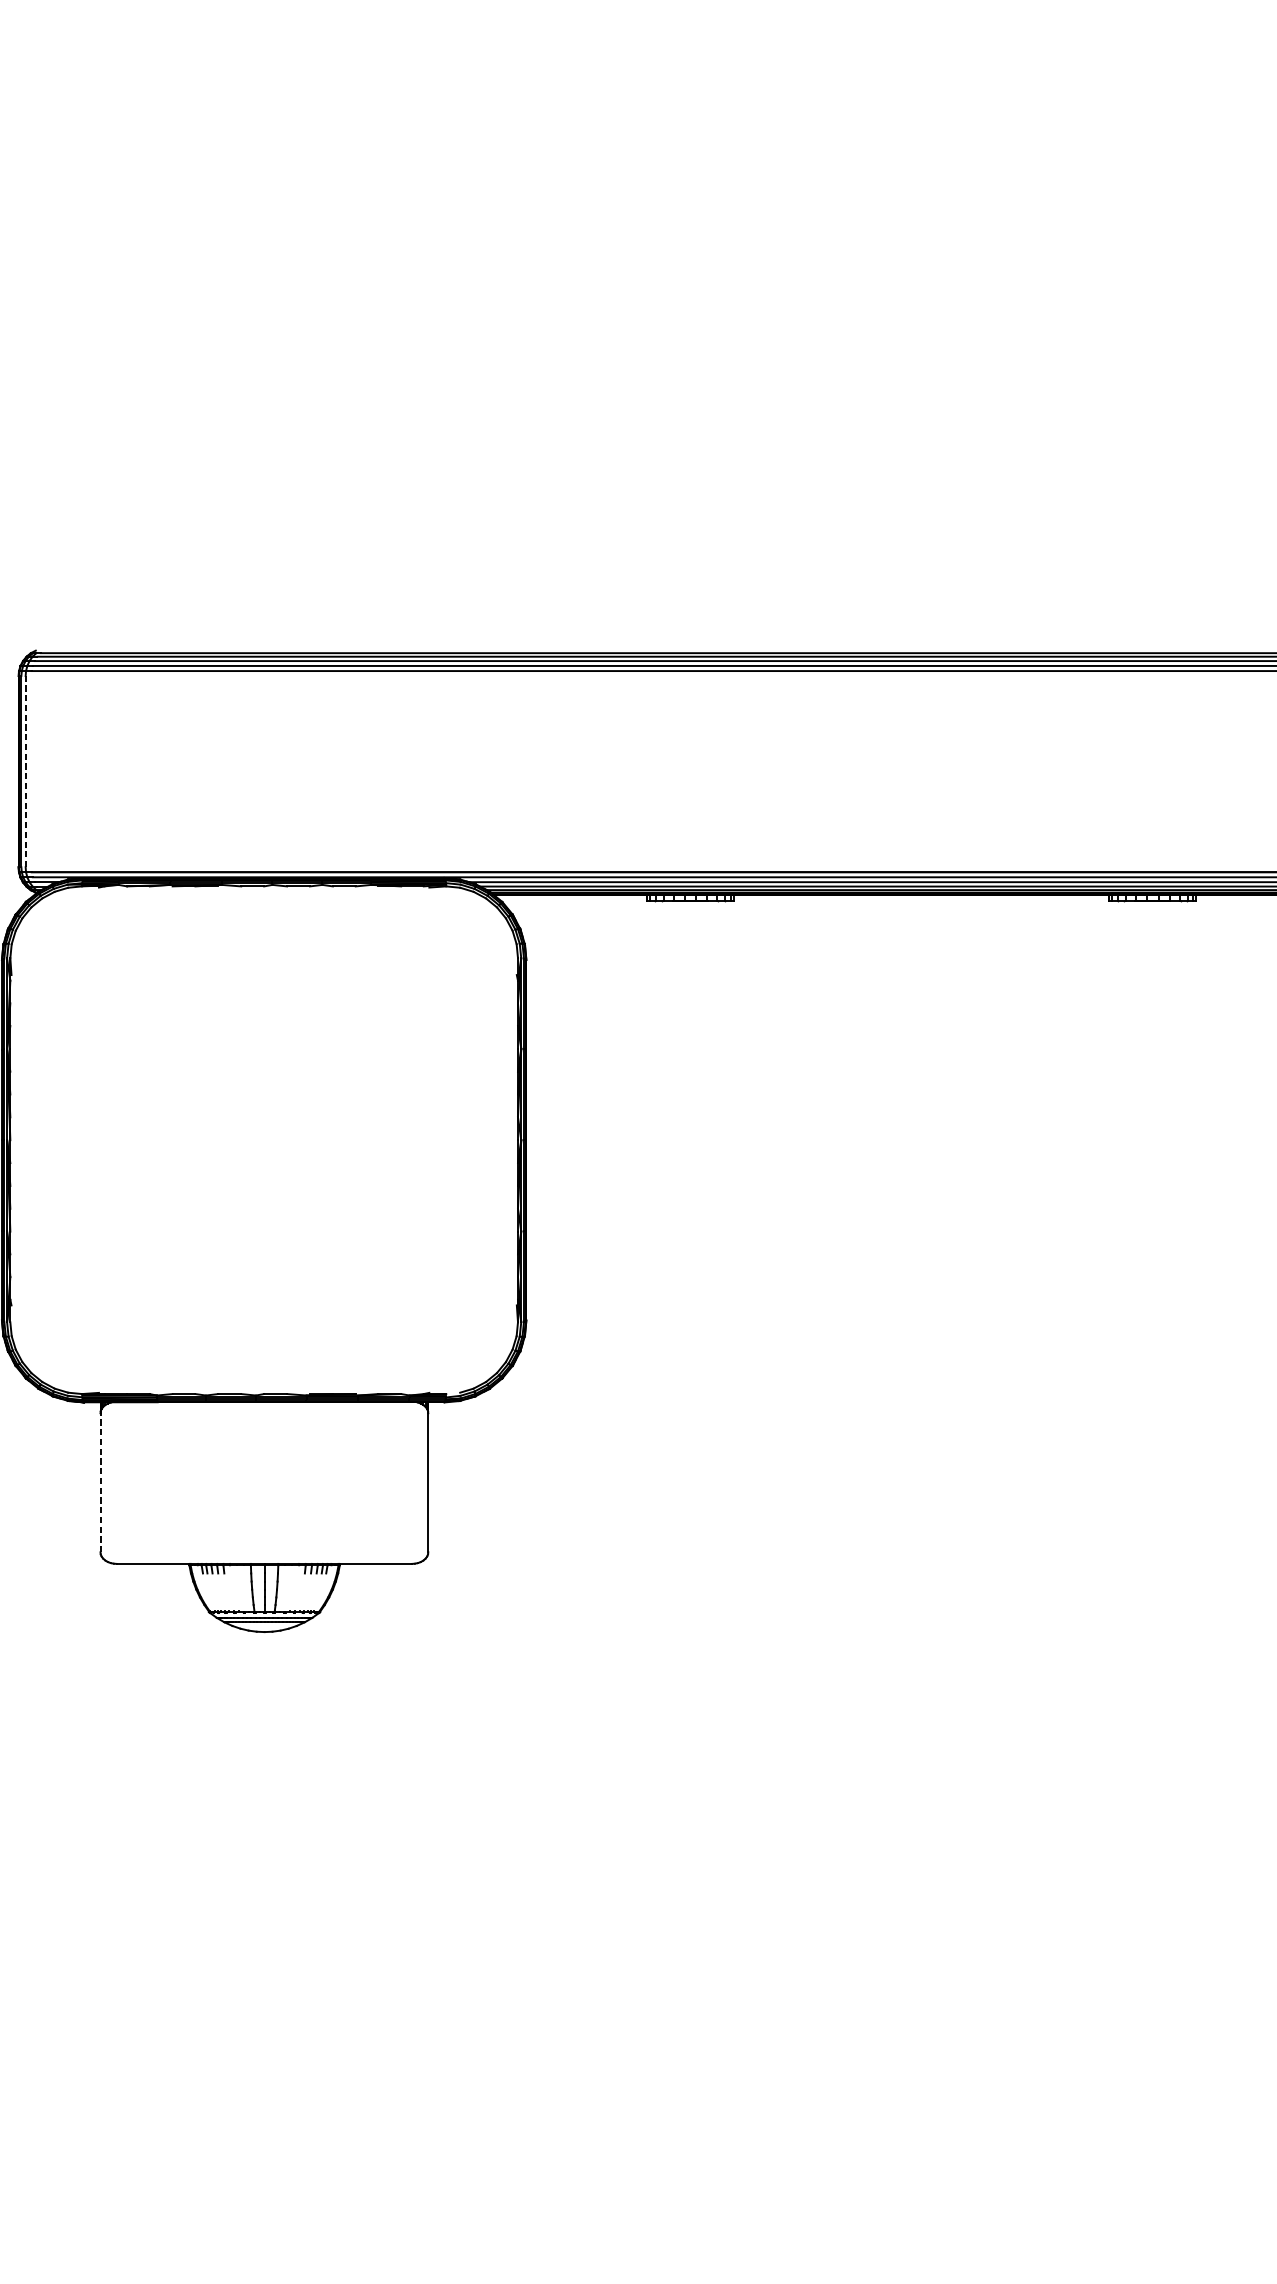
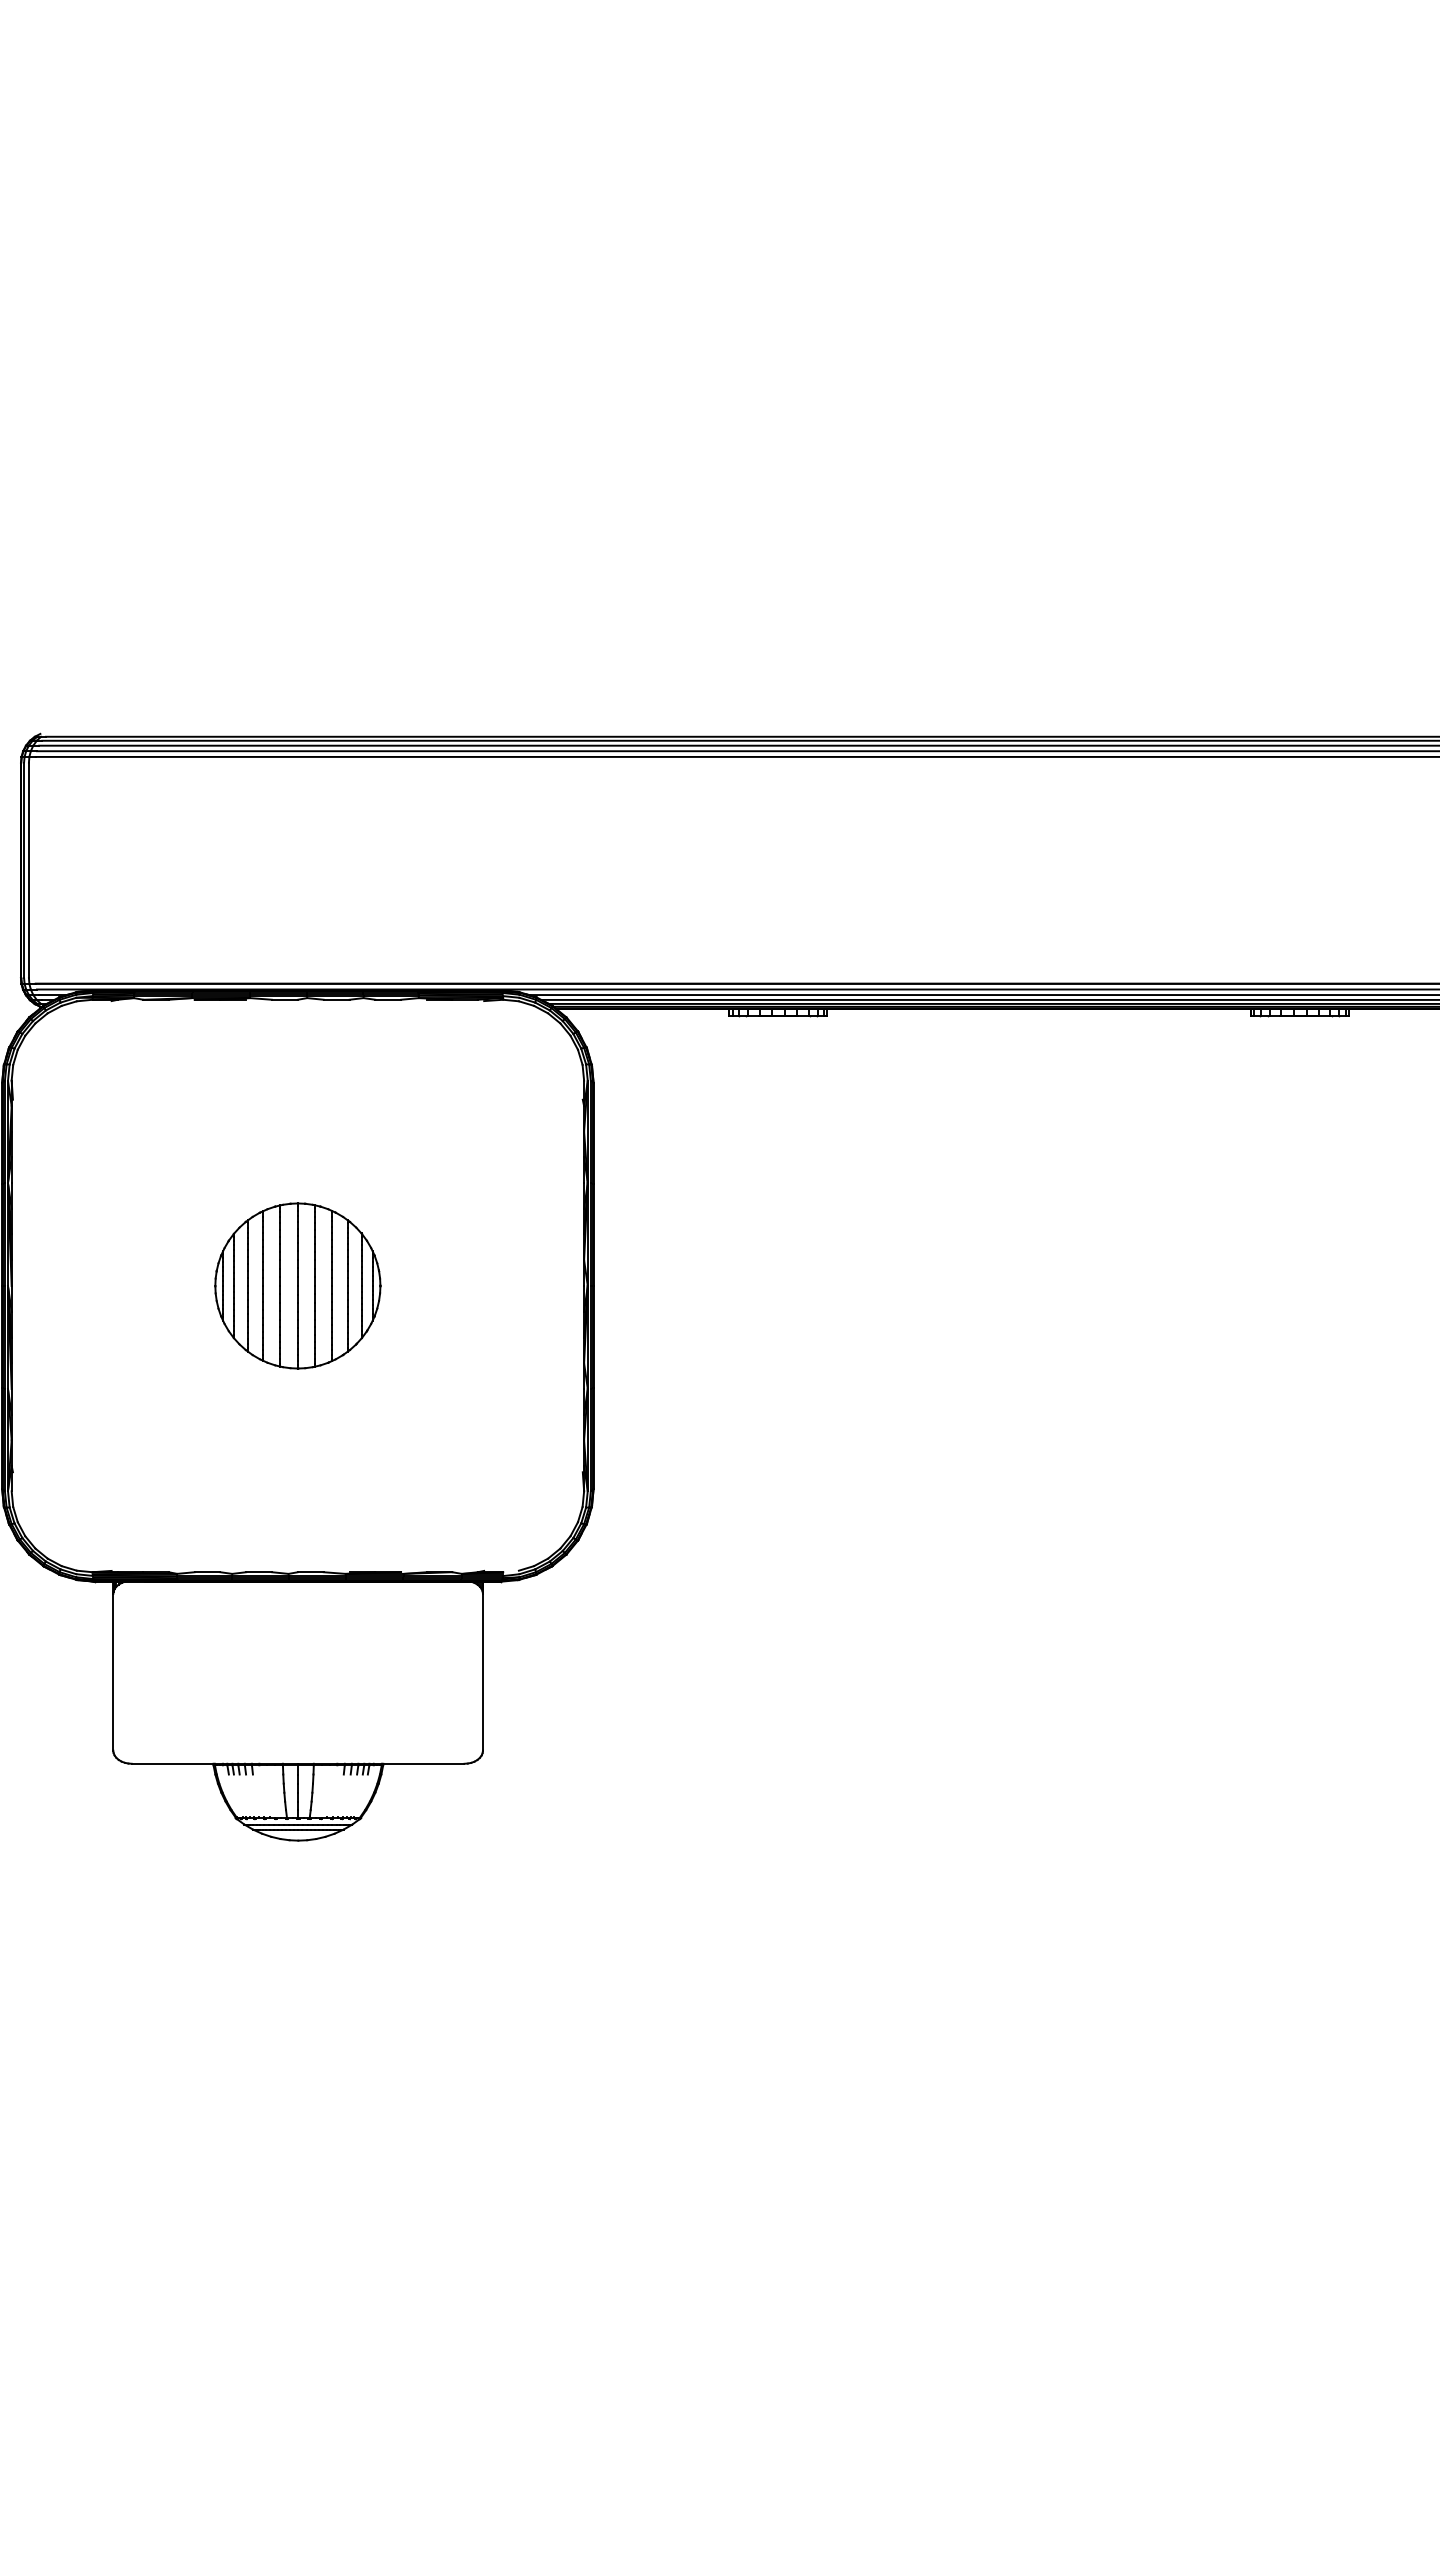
line: (25, 771) -> (28, 870), dashed -> solid
part: (263, 1139) -> (297, 1285), added
line: (100, 1482) -> (113, 1671), dashed -> solid

